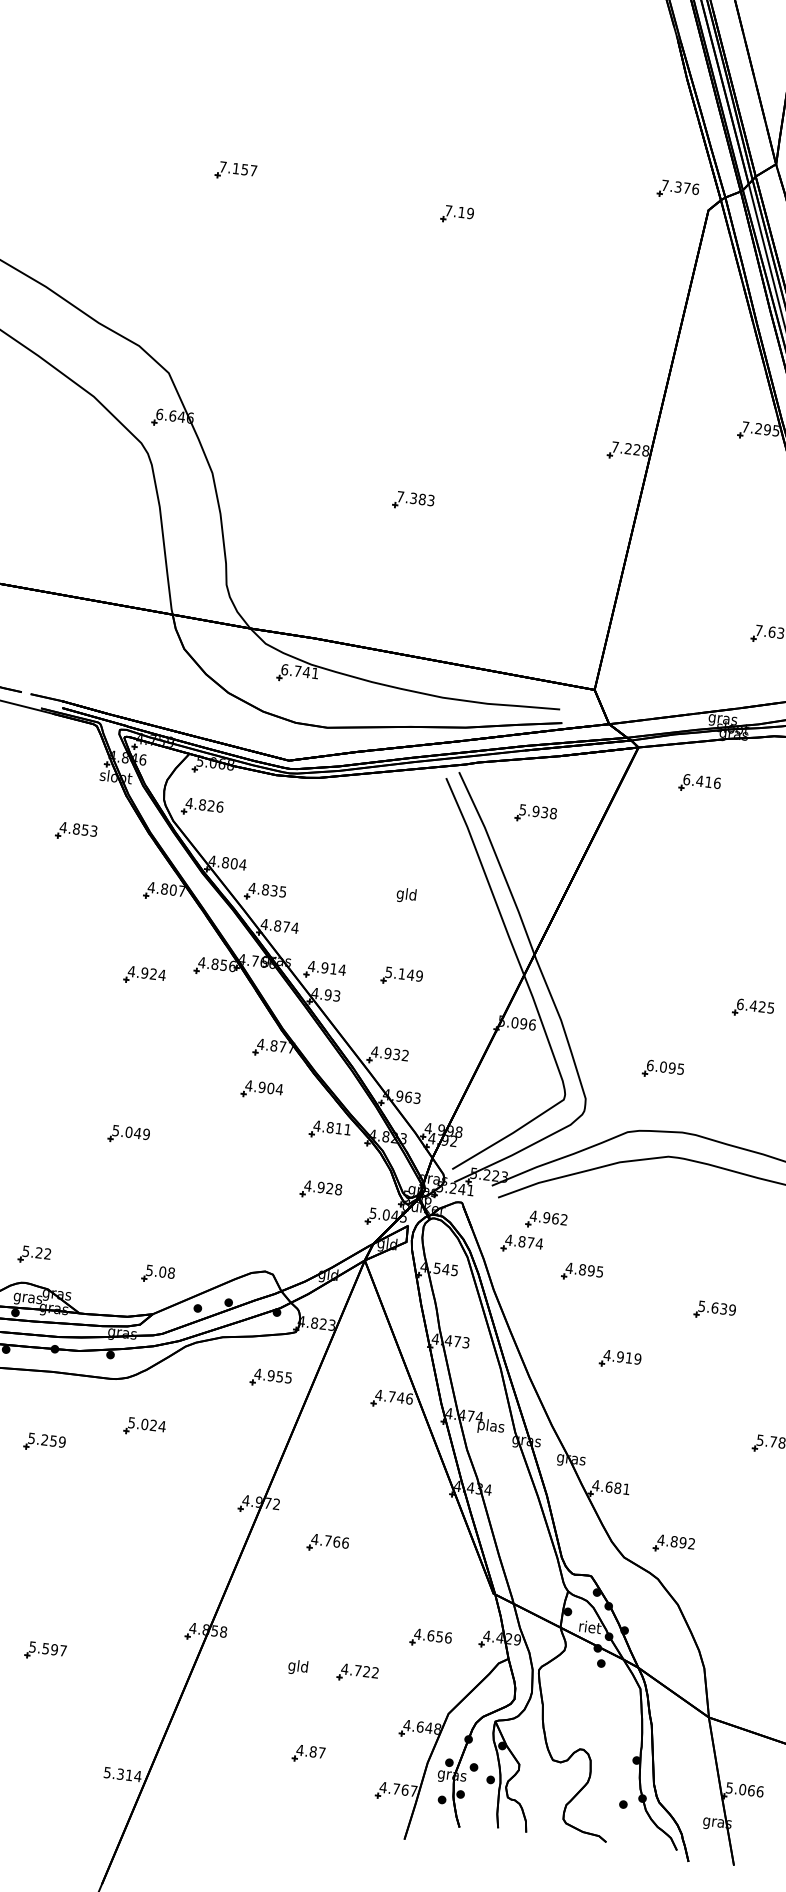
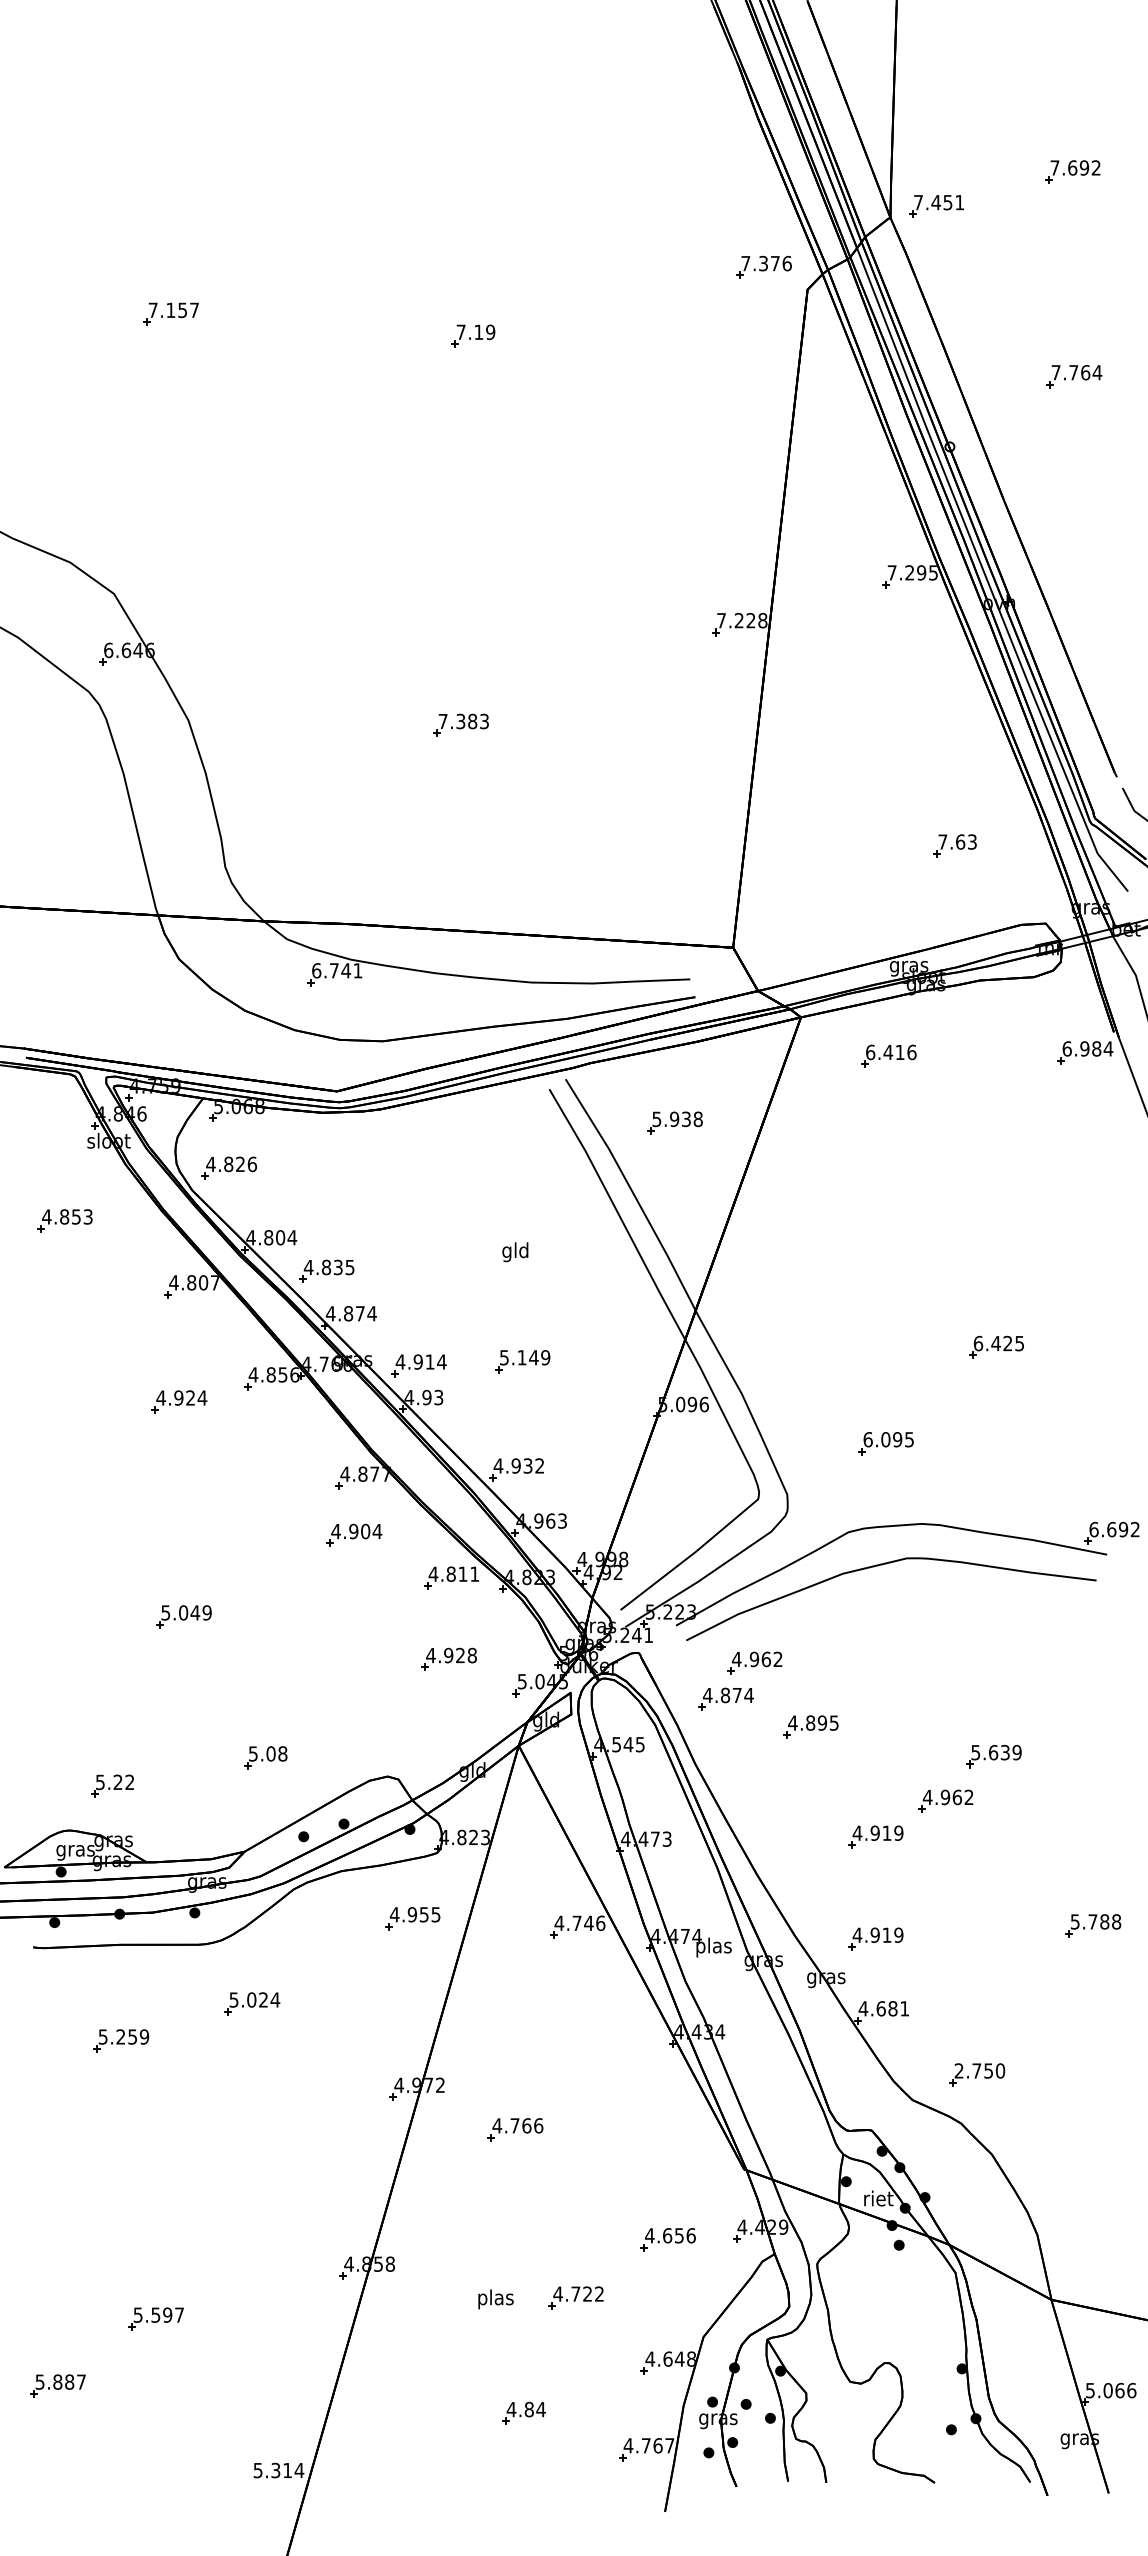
part: (34, 1254) -> (112, 1785), moved
part: (158, 1274) -> (265, 1757), moved
part: (675, 1339) -> (945, 1800), added
part: (611, 1434) -> (875, 1938), added
text: (676, 1541) -> (979, 2070), 4.892 -> 2.750
text: (298, 1667) -> (495, 2299), gld -> plas
text: (321, 1752) -> (540, 2409), 4.87 -> 4.84

